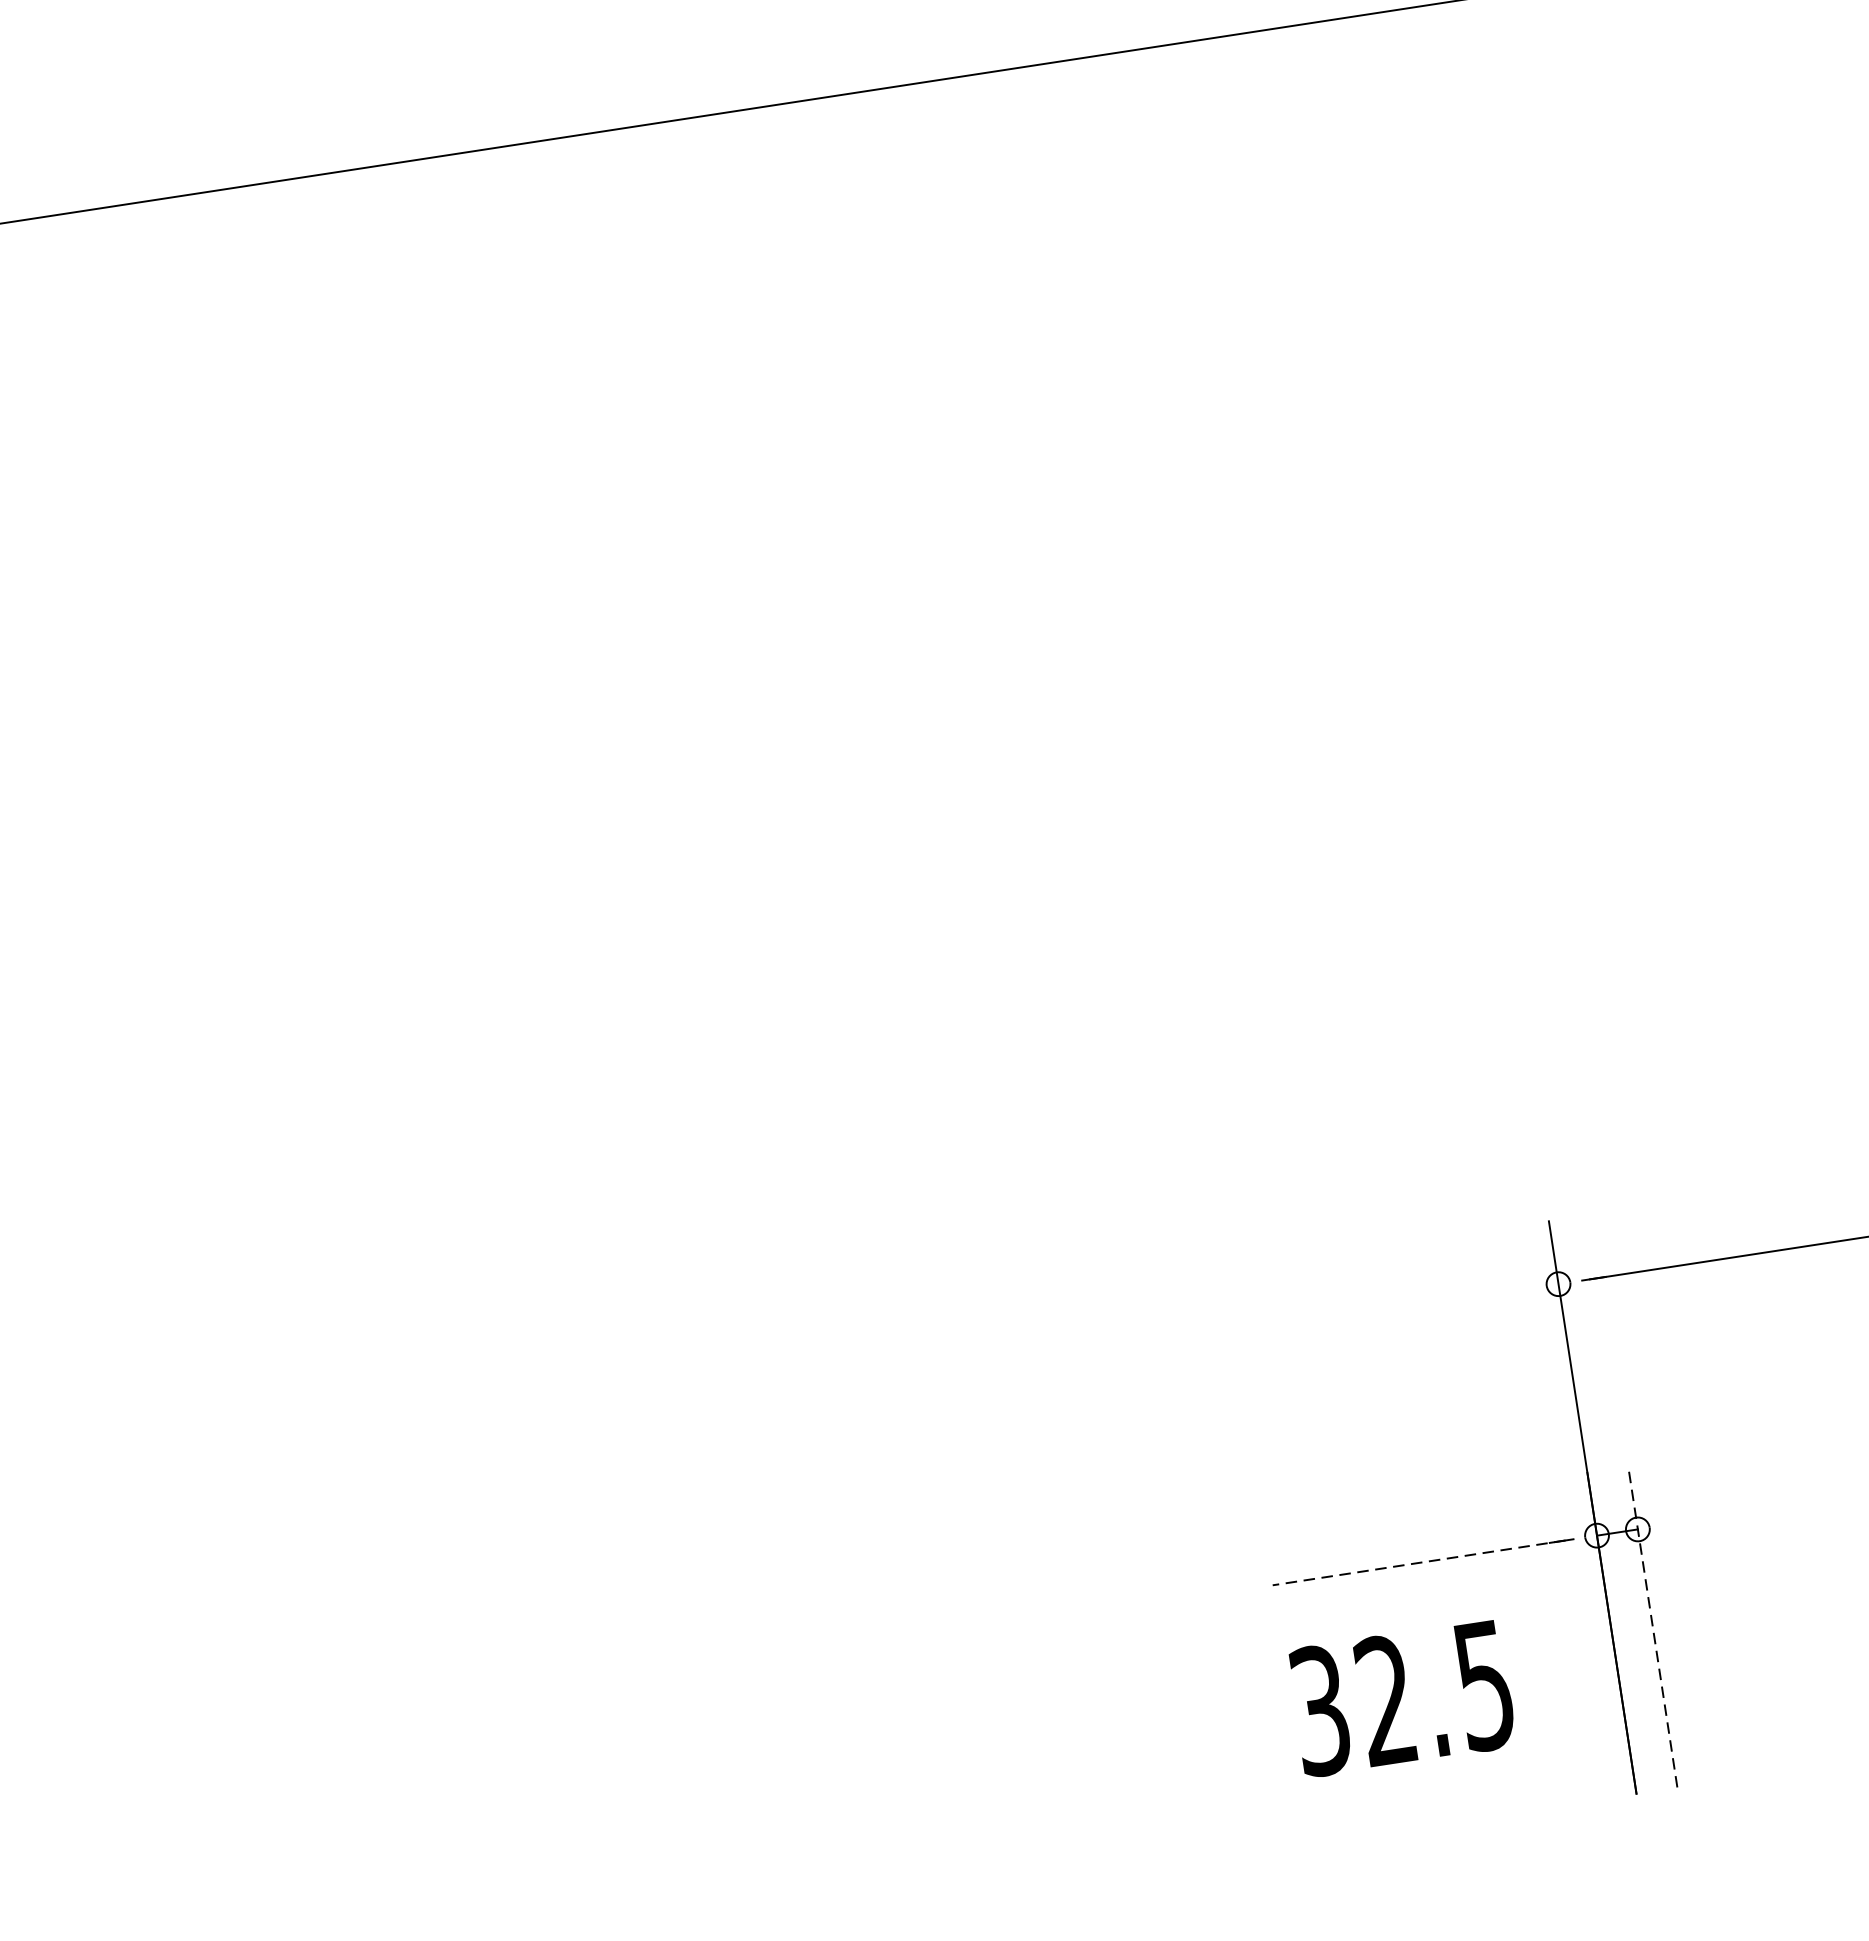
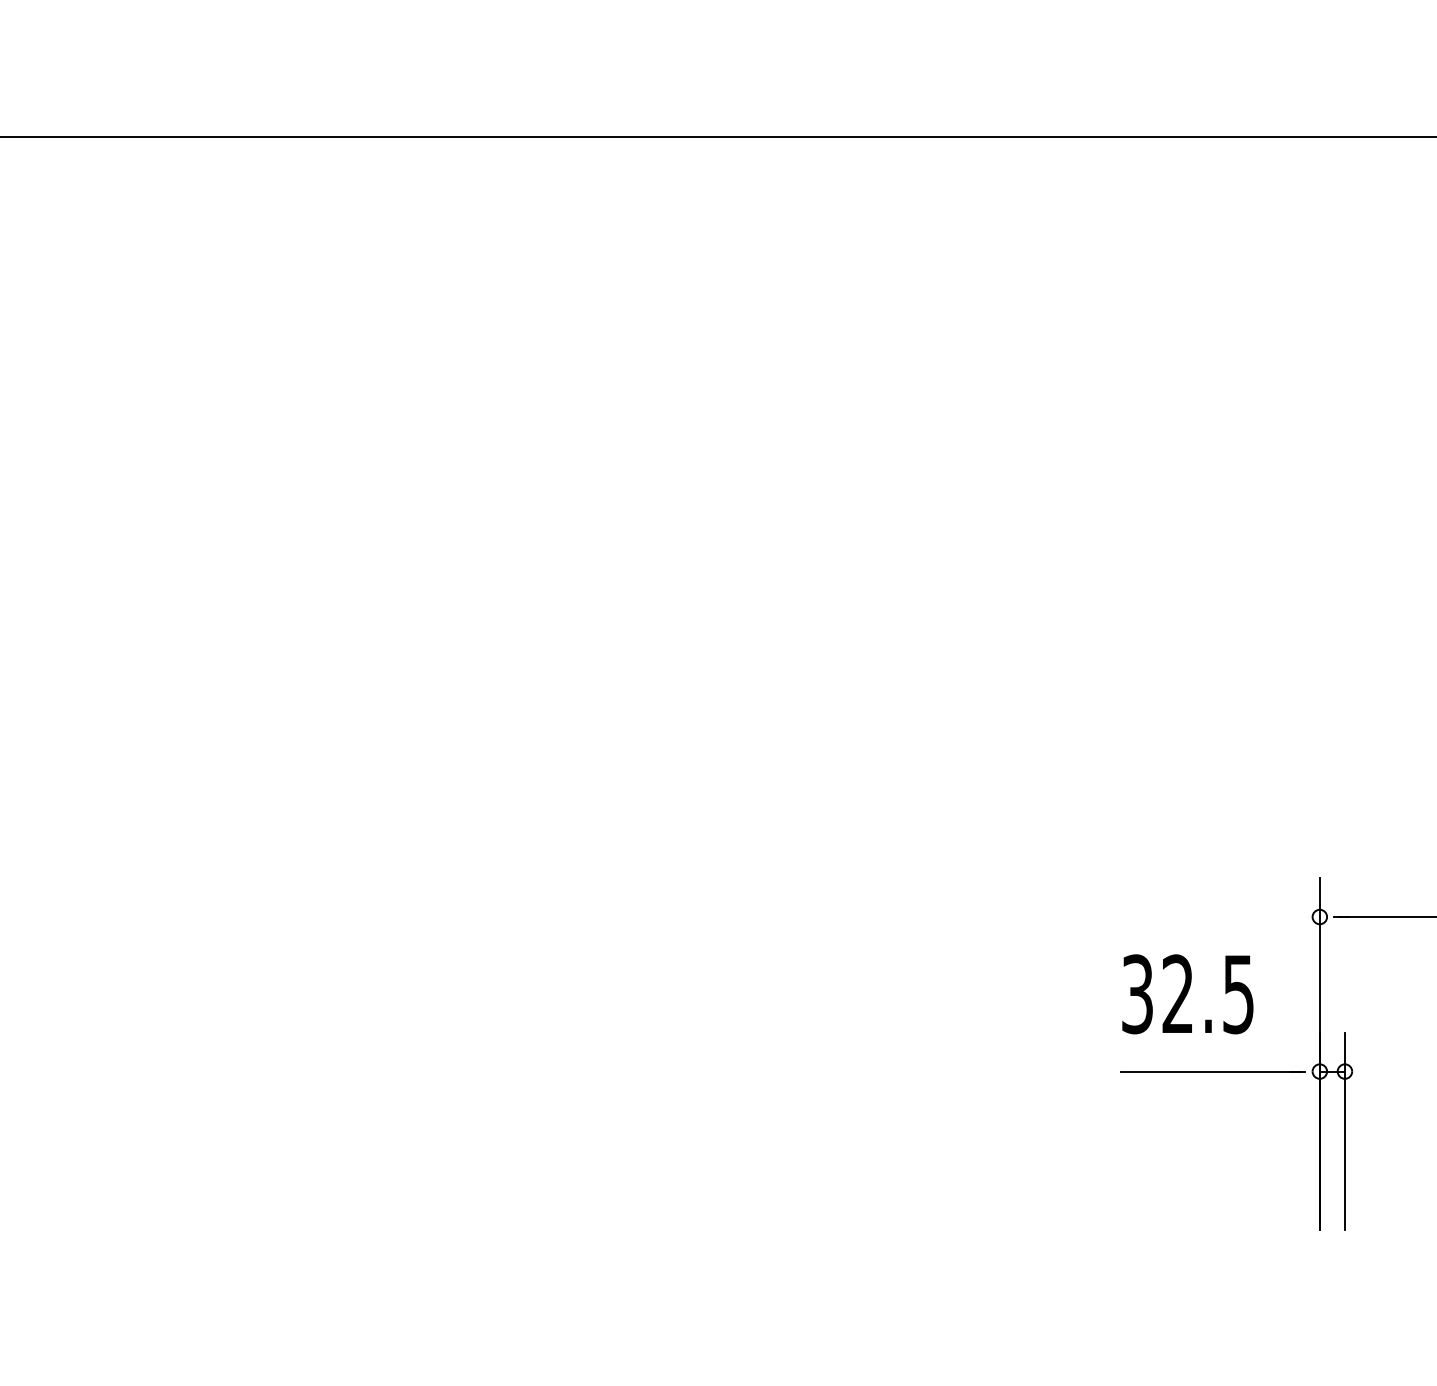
line: (1419, 1562) -> (1210, 1071), dashed -> solid
line: (1652, 1627) -> (1344, 1131), dashed -> solid
text: (1401, 1698) -> (1187, 994), moved

